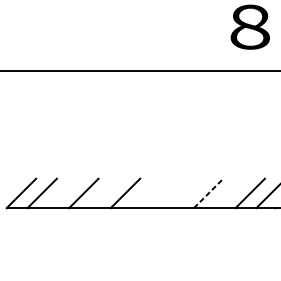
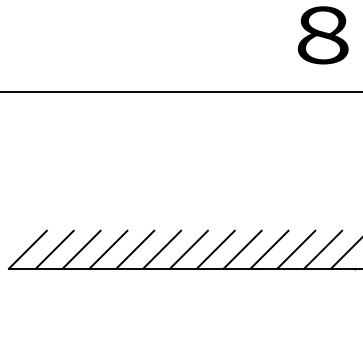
line: (62, 193) -> (81, 249), added
line: (104, 193) -> (135, 249), added
line: (145, 193) -> (188, 249), added
line: (166, 193) -> (215, 249), added
line: (187, 193) -> (242, 249), added
line: (208, 193) -> (269, 249), dashed -> solid
line: (229, 193) -> (296, 249), added

